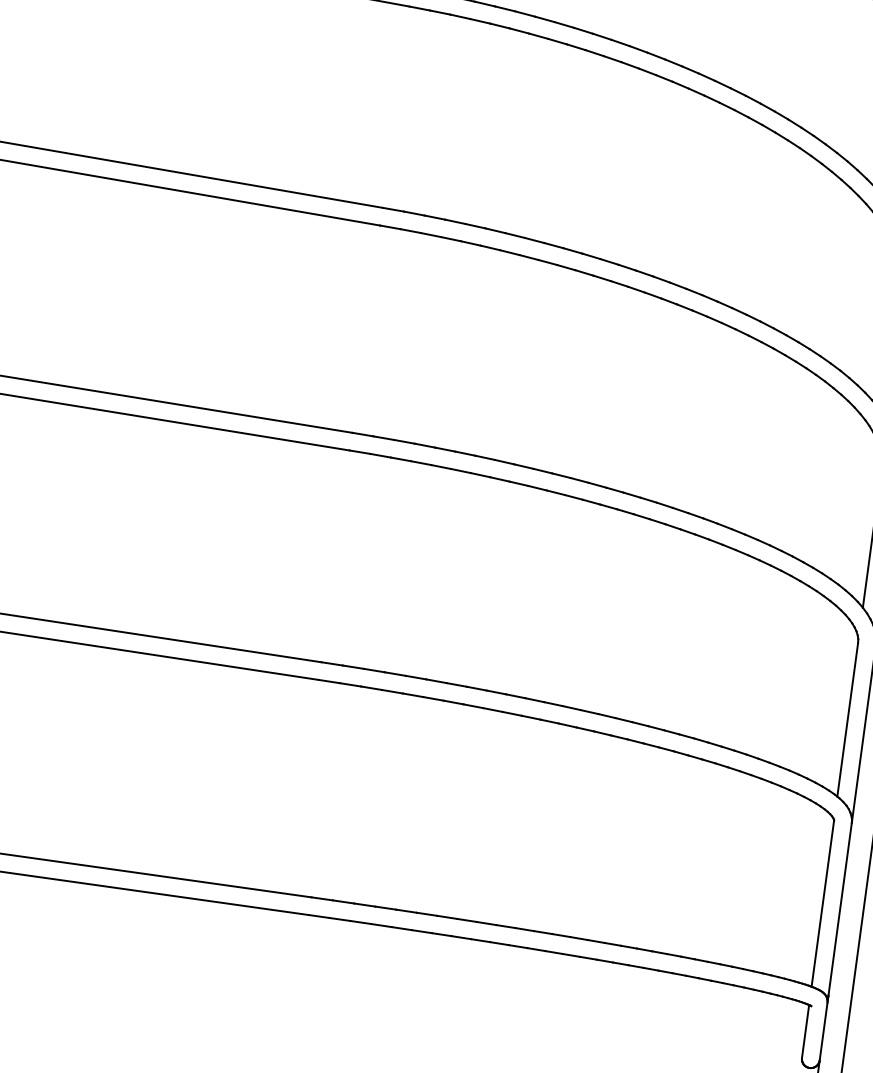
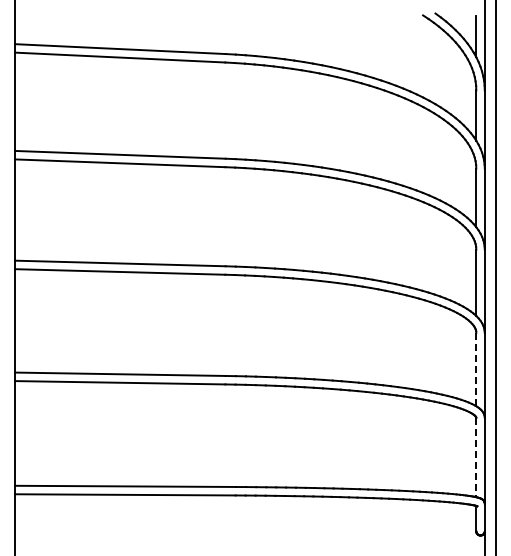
line: (848, 719) -> (476, 369), solid -> dashed
line: (823, 903) -> (476, 457), solid -> dashed

